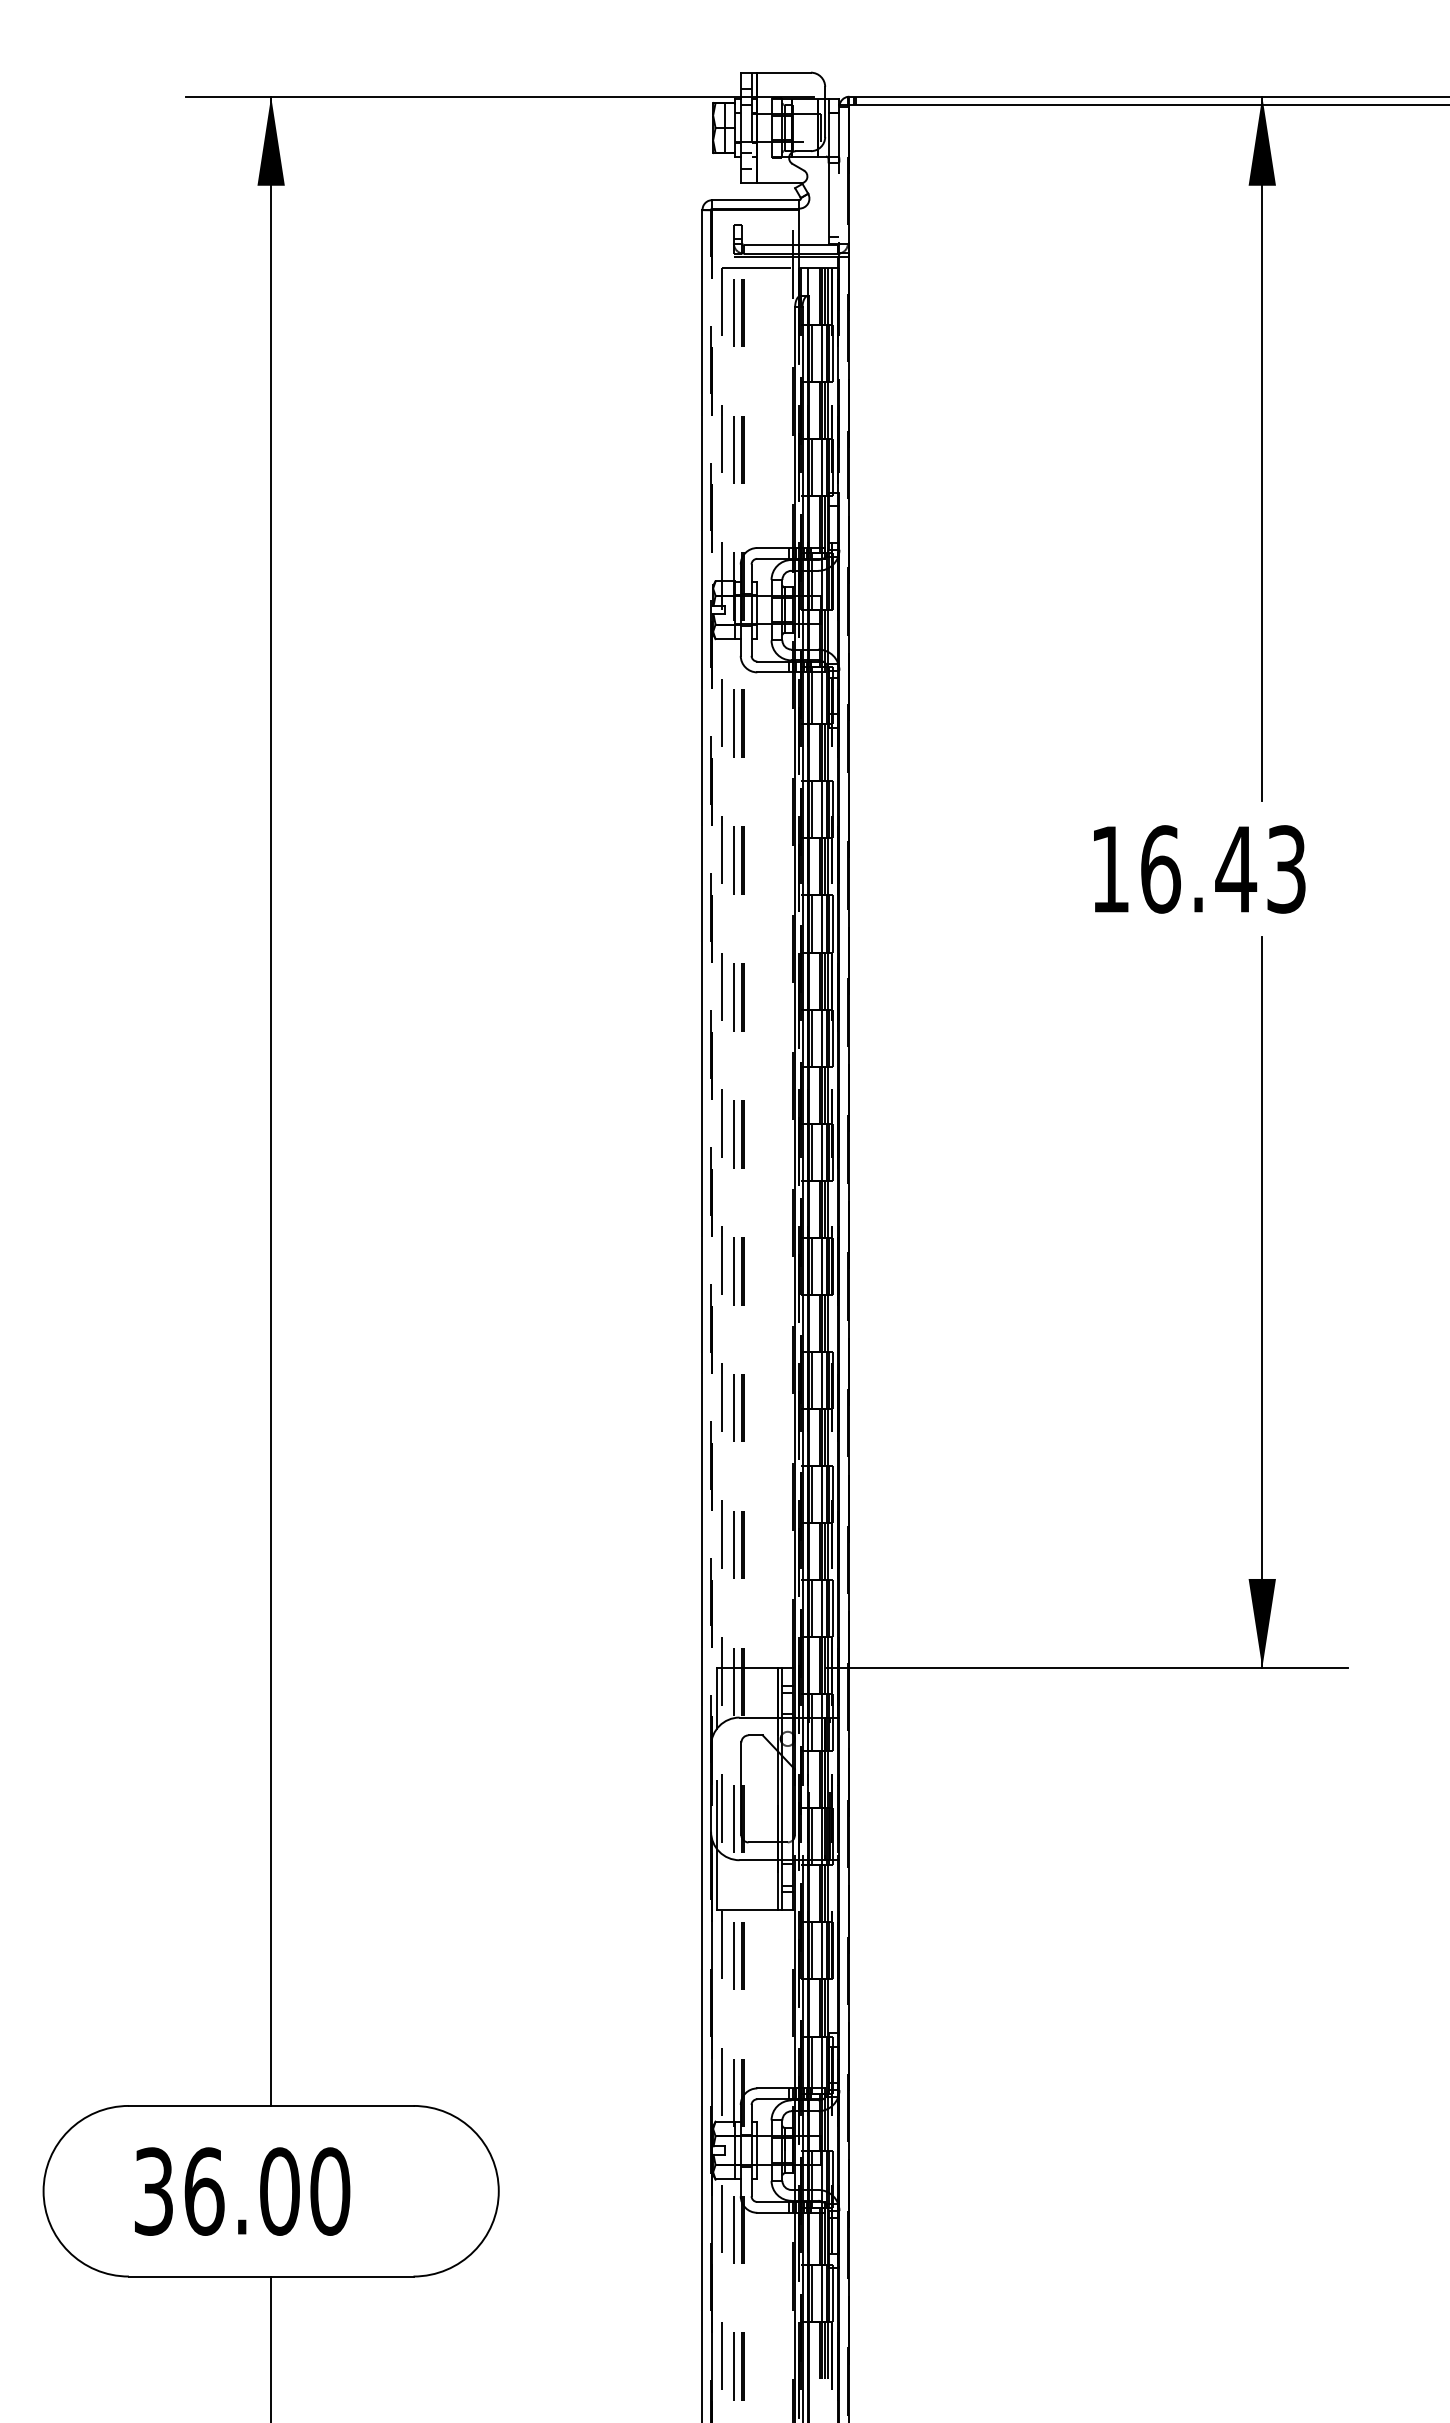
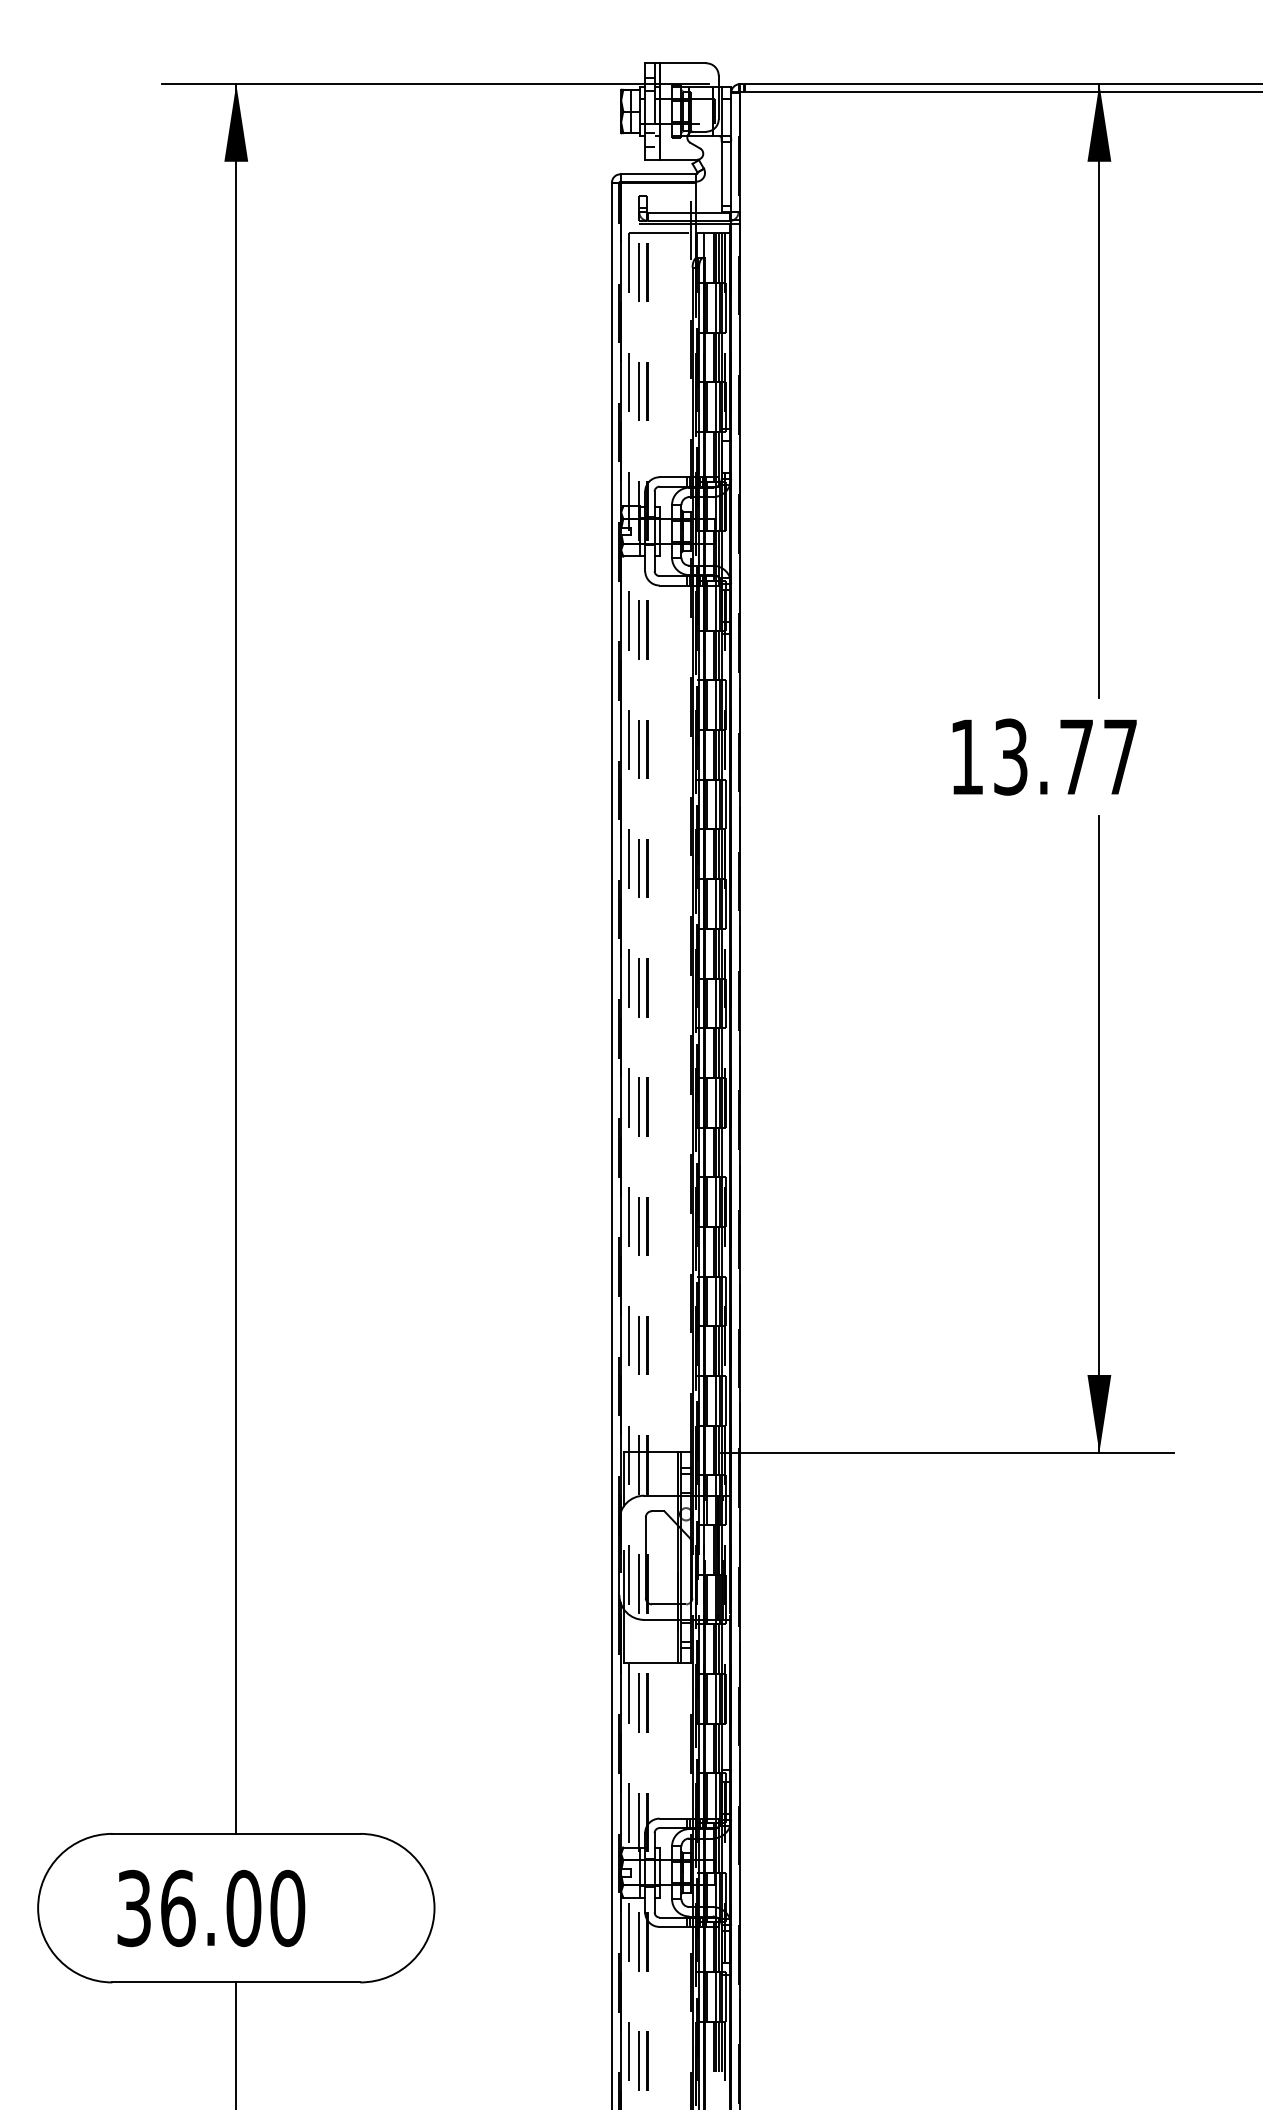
line: (839, 299) -> (731, 260), dashed -> solid
text: (1223, 869) -> (1065, 757), 16.43 -> 13.77
line: (712, 973) -> (620, 847), dashed -> solid

